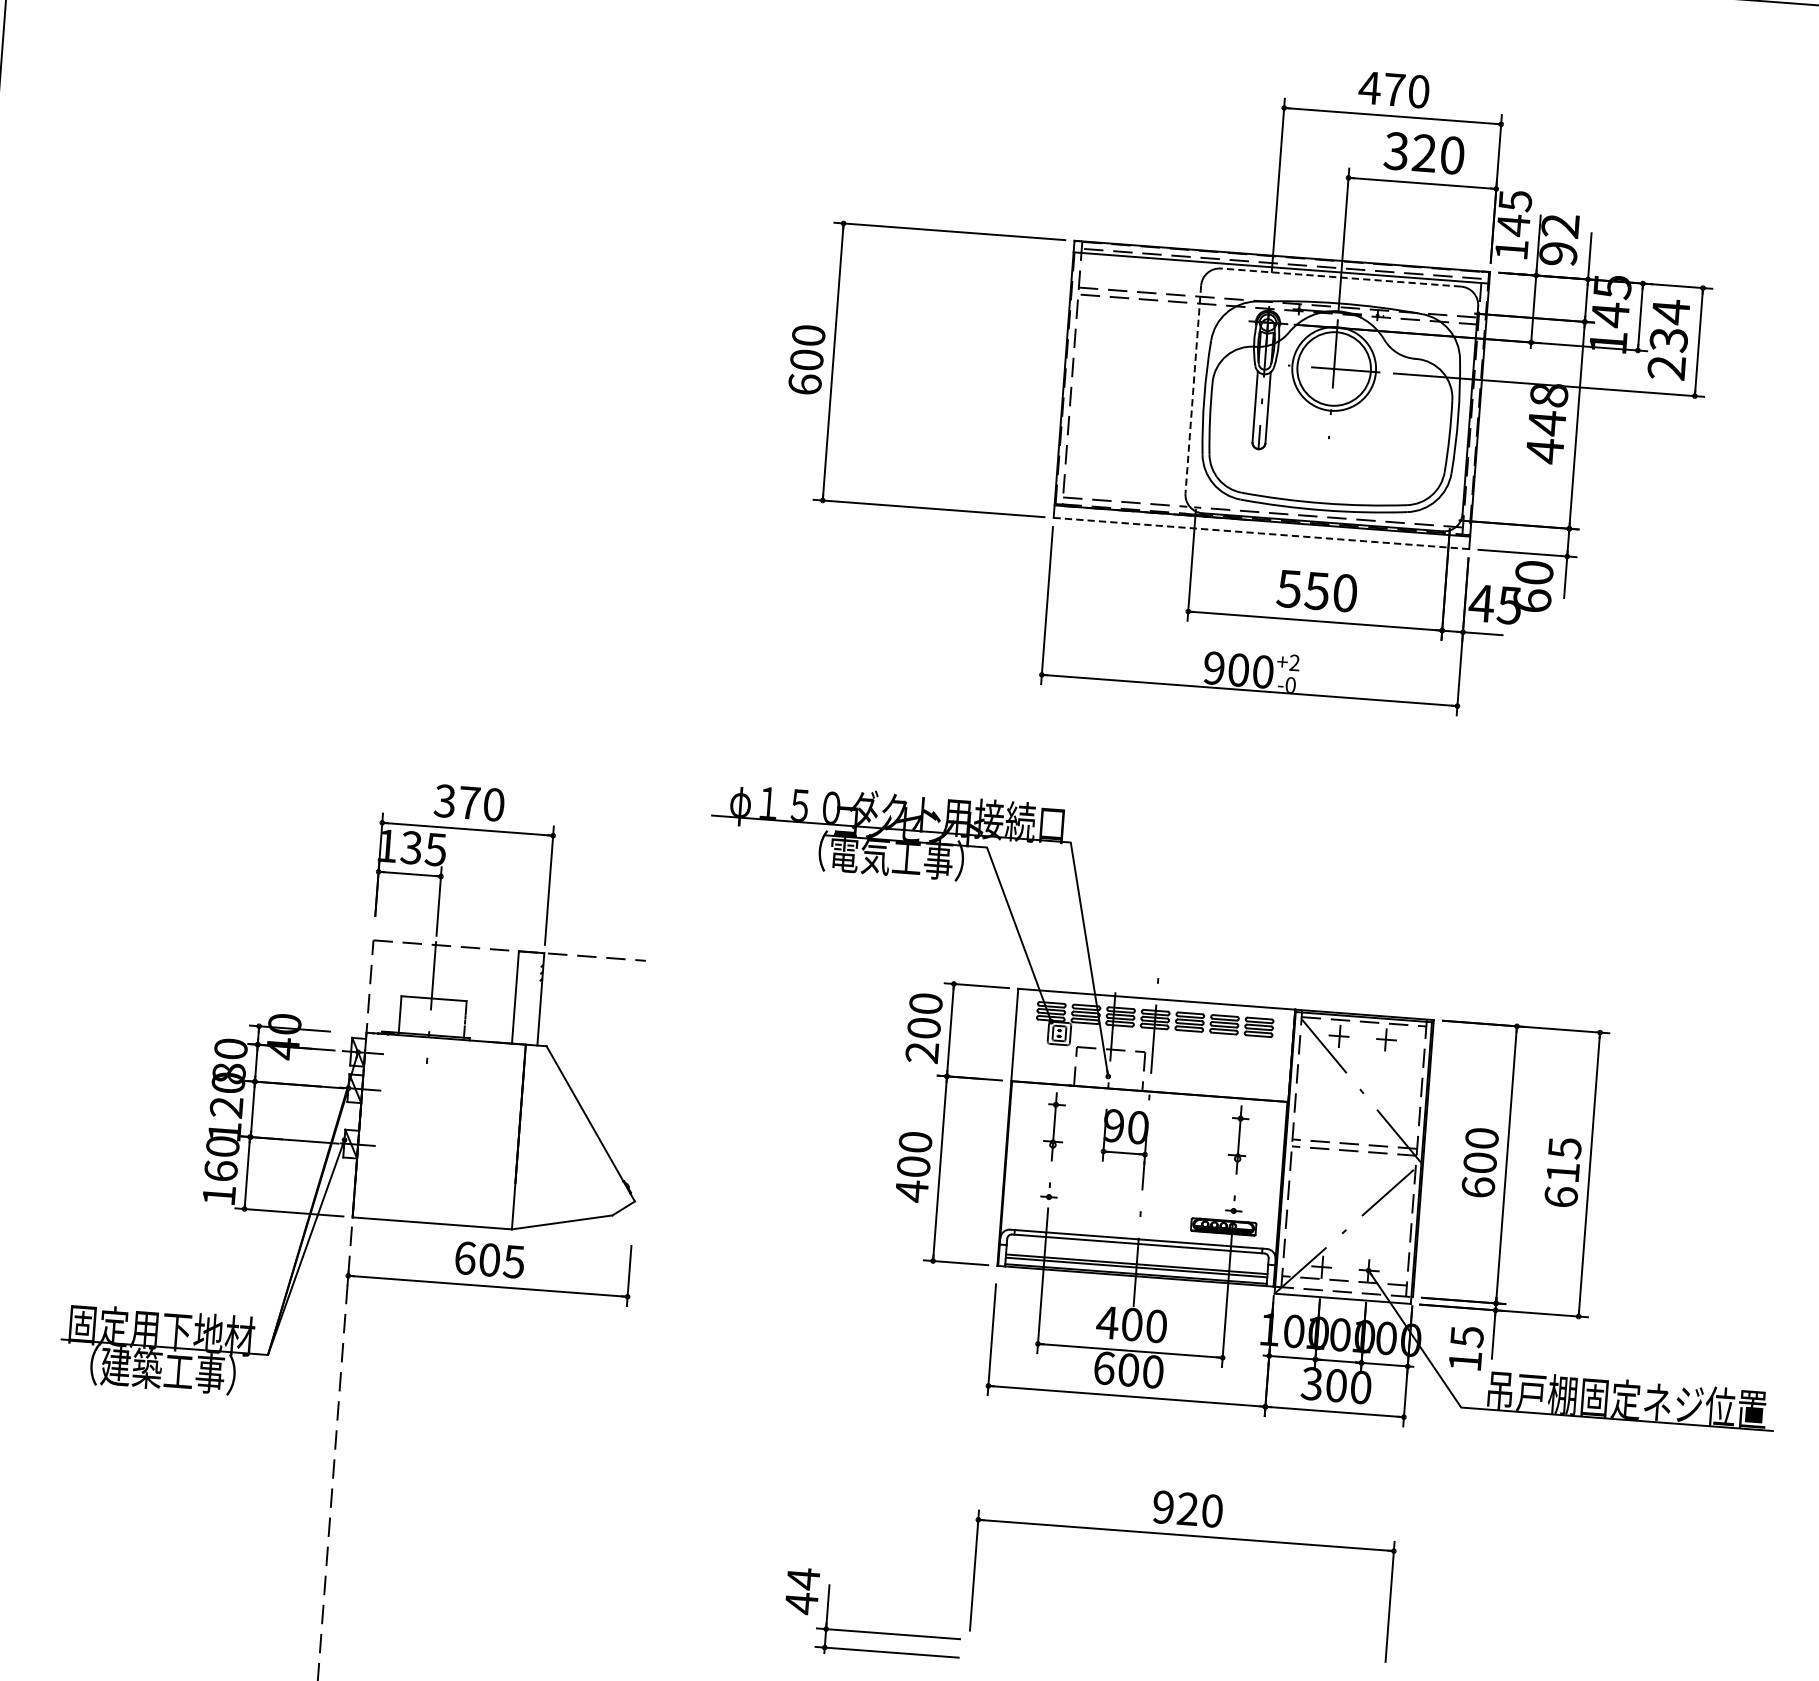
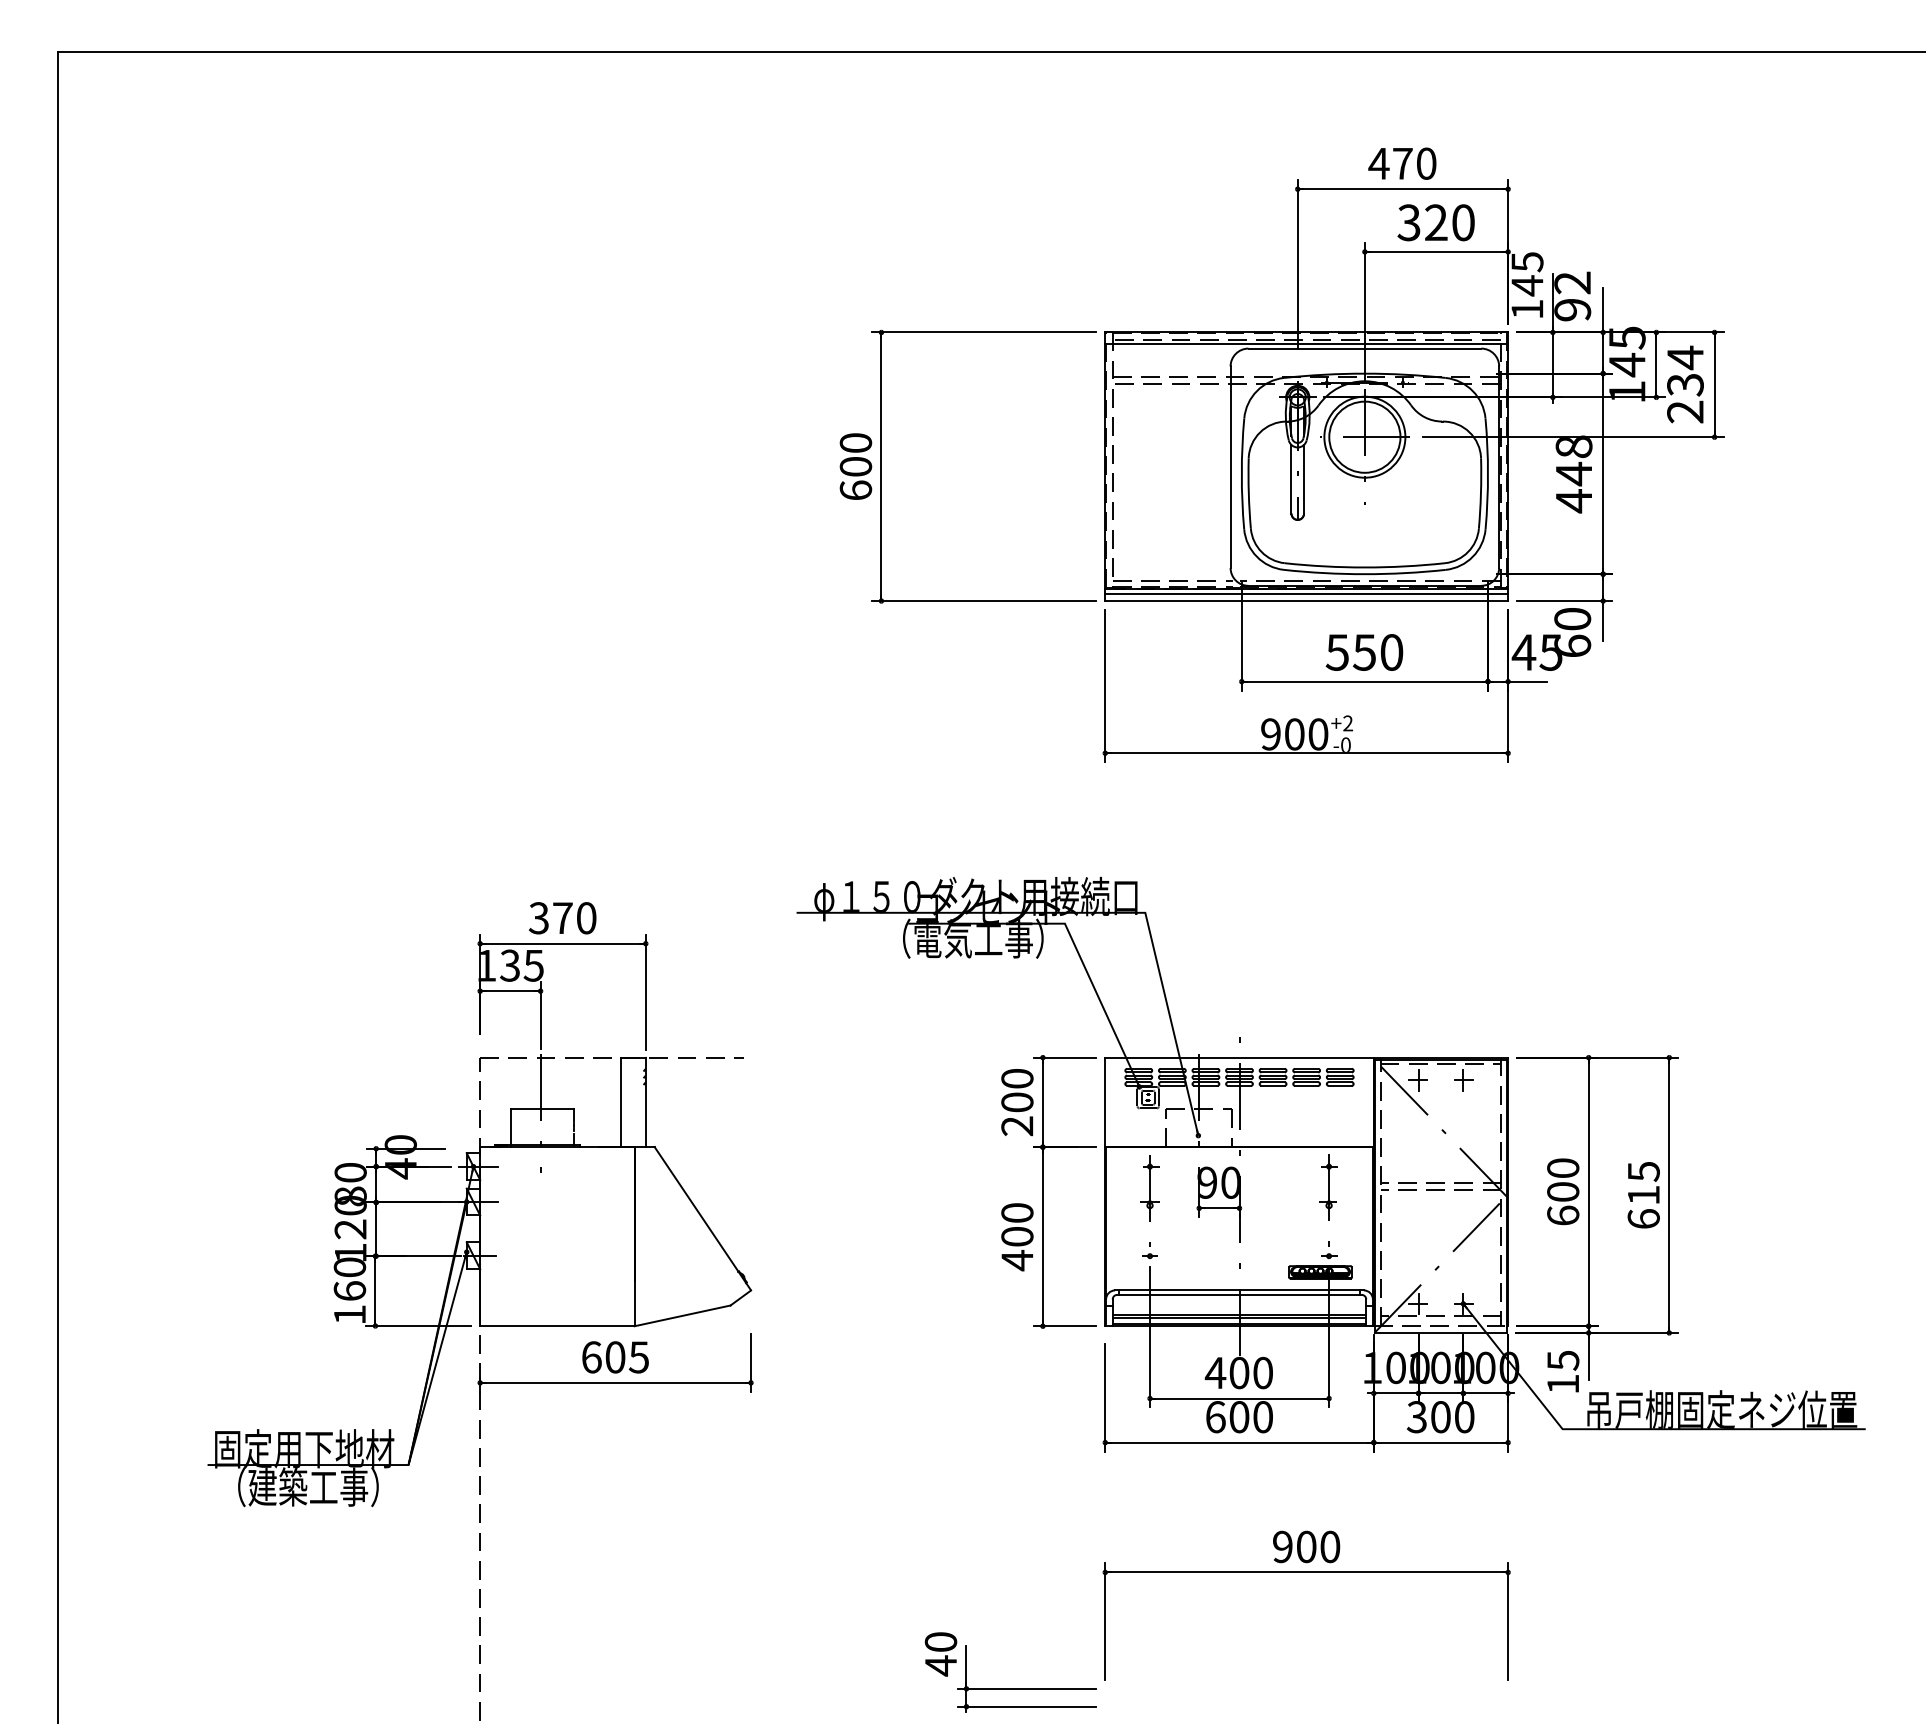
line: (1340, 277) -> (1364, 348), dashed -> solid
line: (1193, 389) -> (1230, 467), dashed -> solid
line: (1261, 525) -> (1306, 593), added
line: (1261, 533) -> (1306, 601), dashed -> solid
text: (1187, 1508) -> (1306, 1546), 920 -> 900
text: (803, 1578) -> (940, 1641), 44 -> 40

